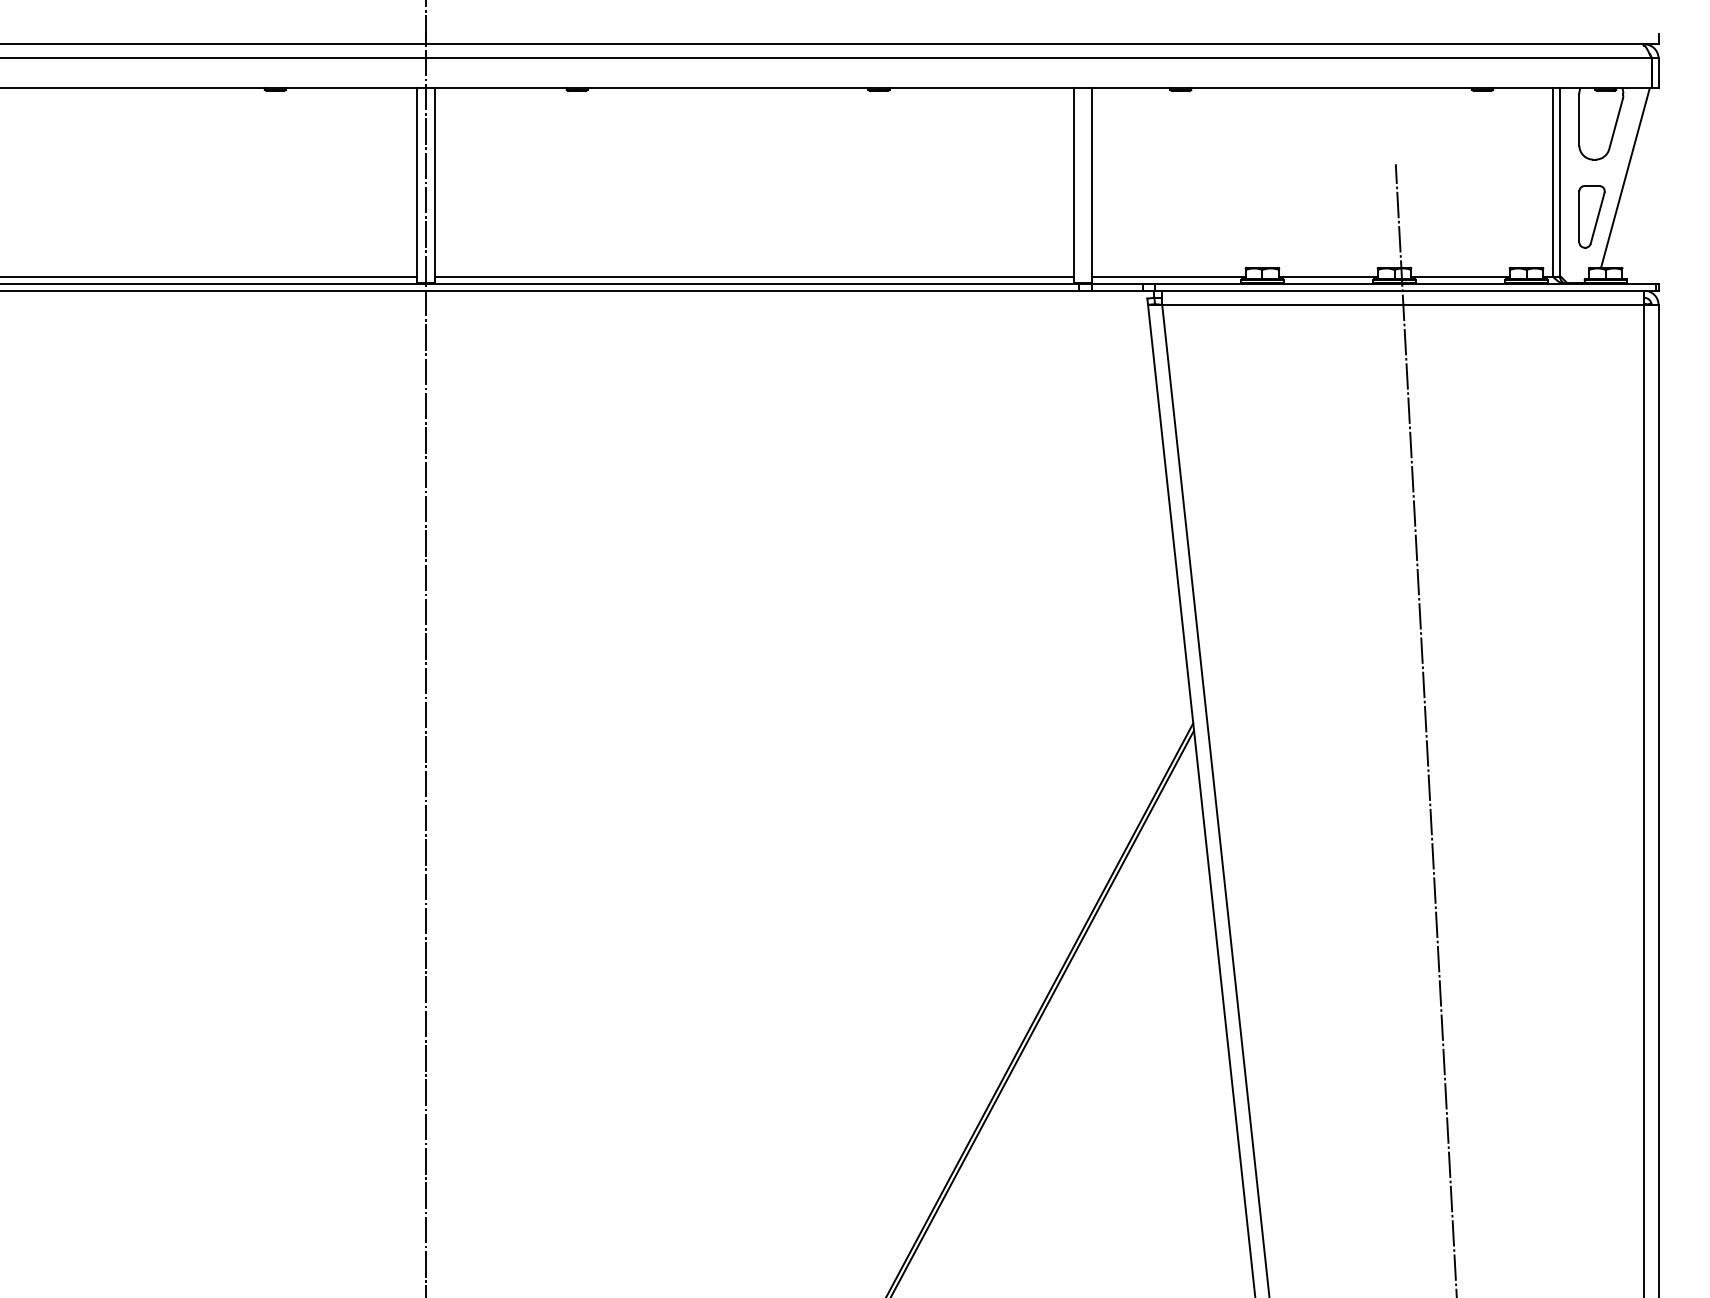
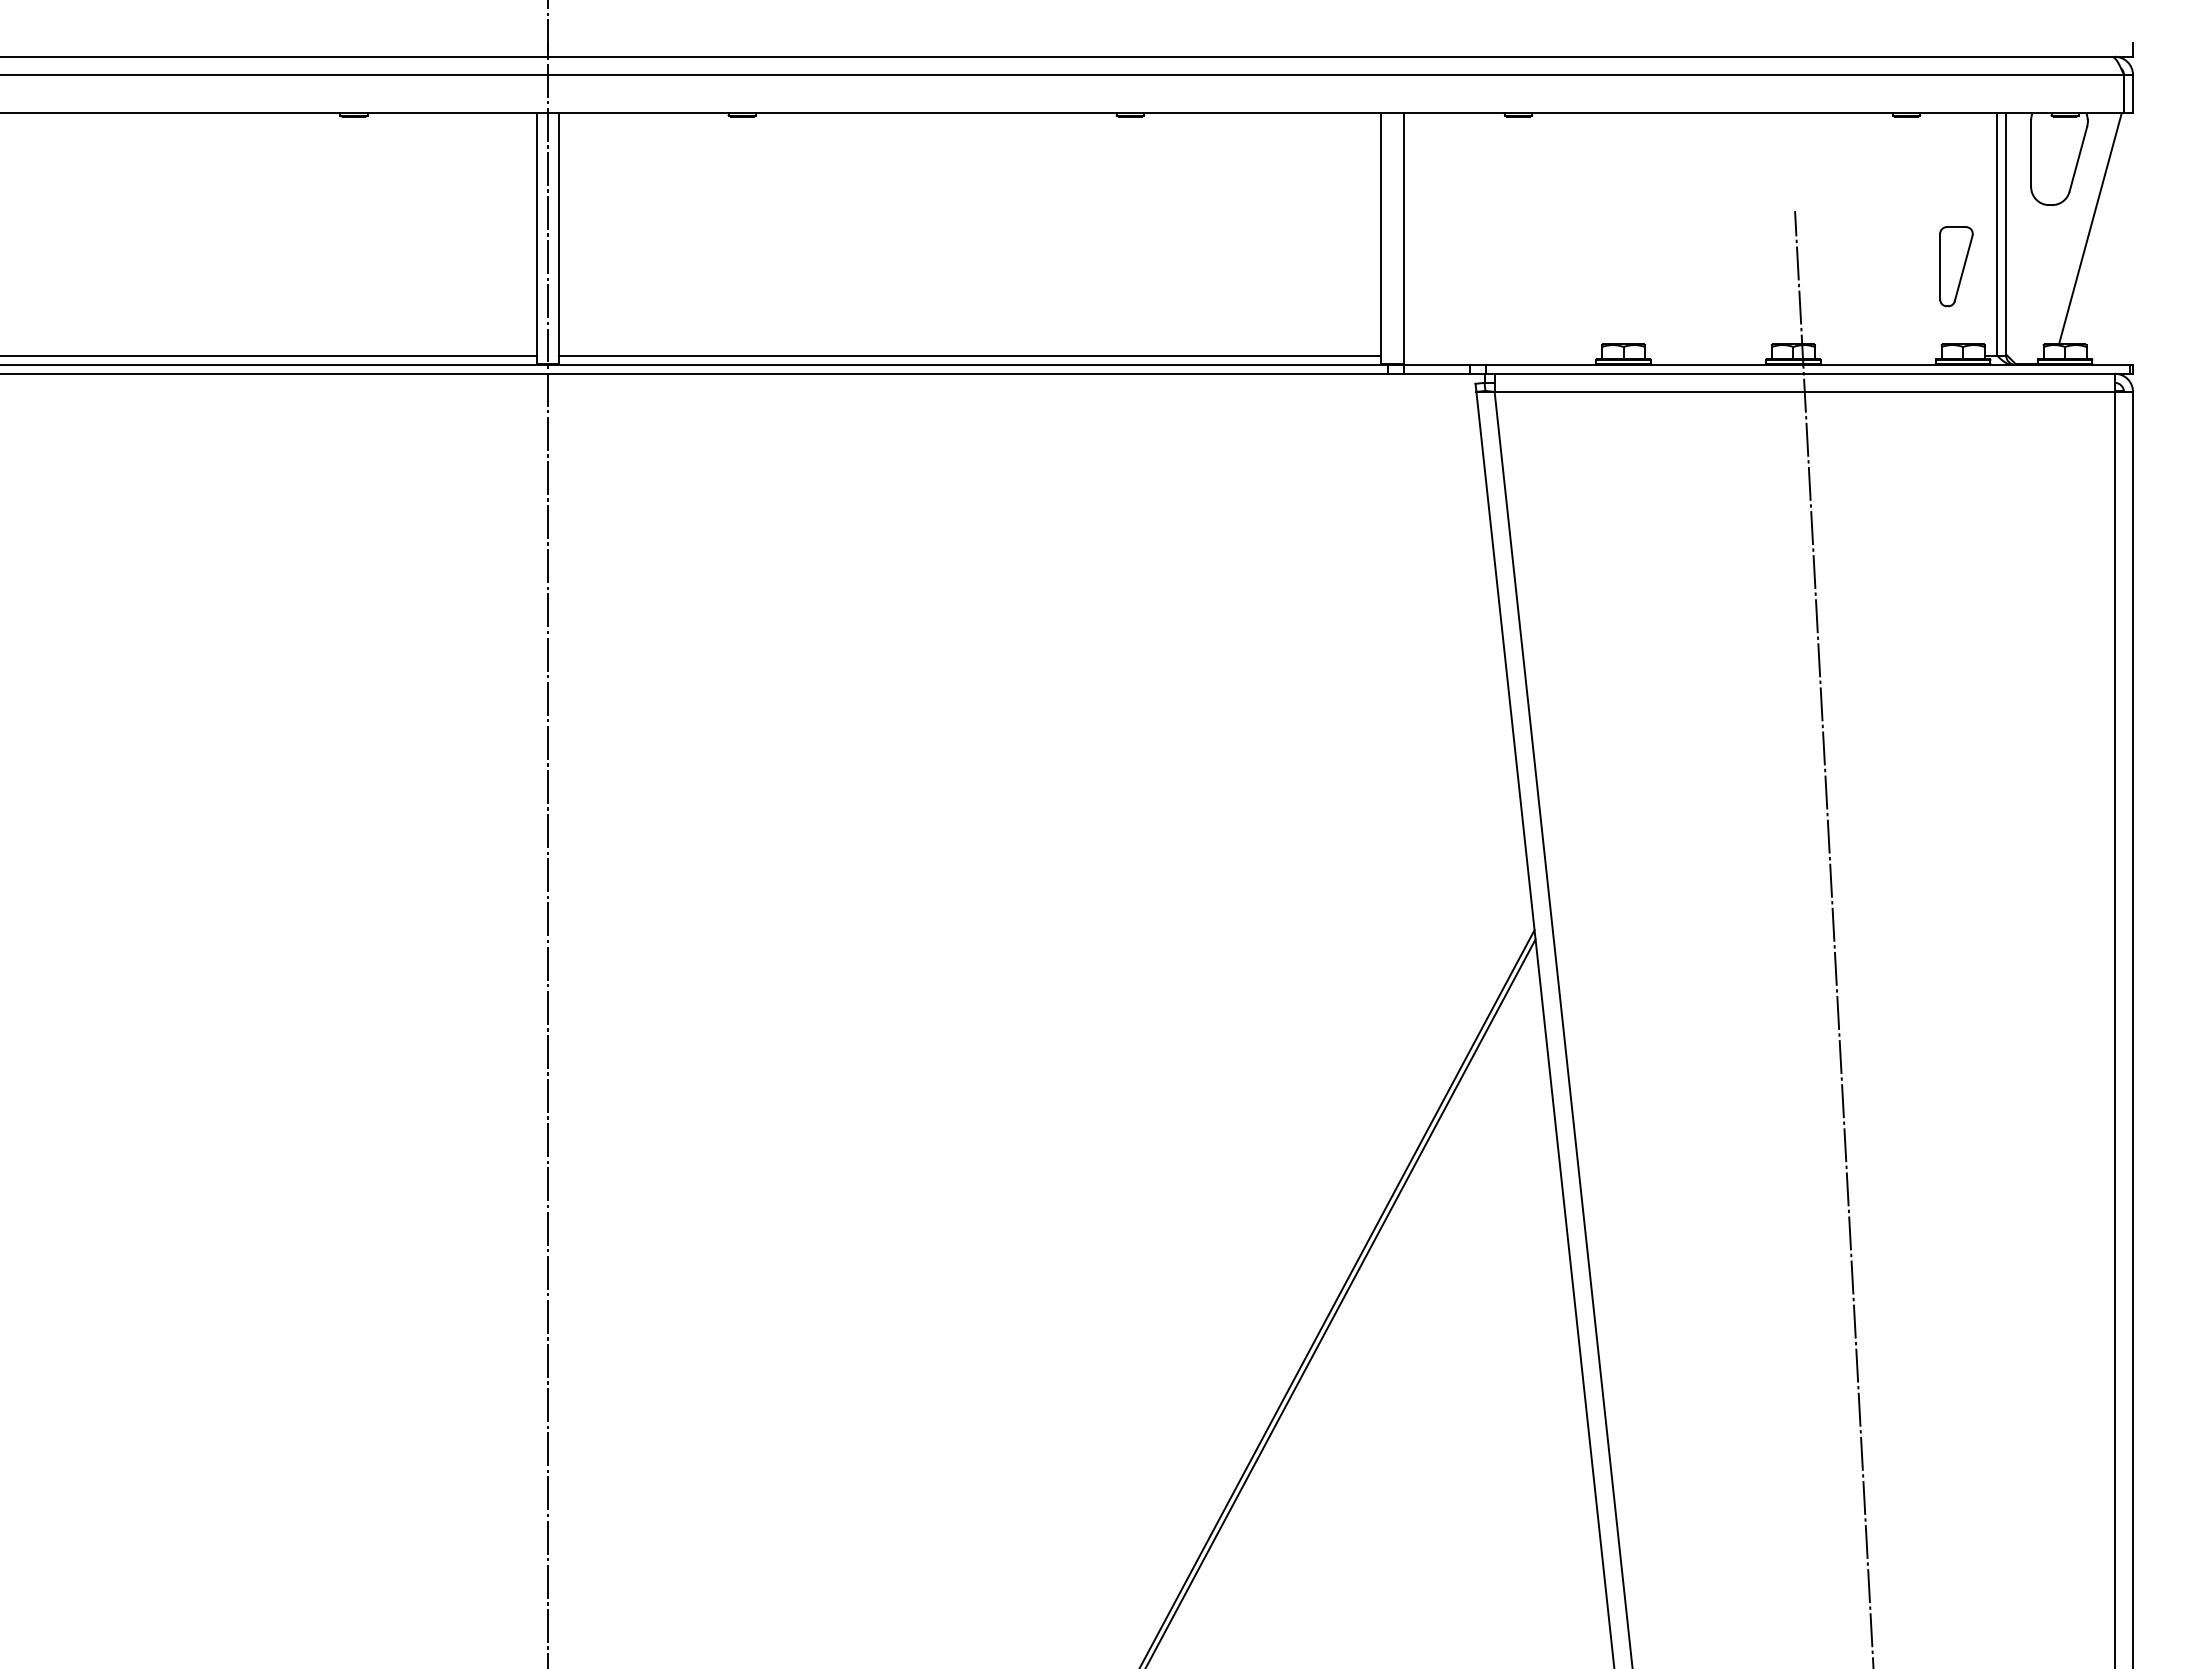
part: (1592, 216) -> (1956, 266), moved
line: (1168, 276) -> (1502, 355), removed
line: (1328, 276) -> (1708, 355), removed
line: (1459, 276) -> (1877, 355), removed

